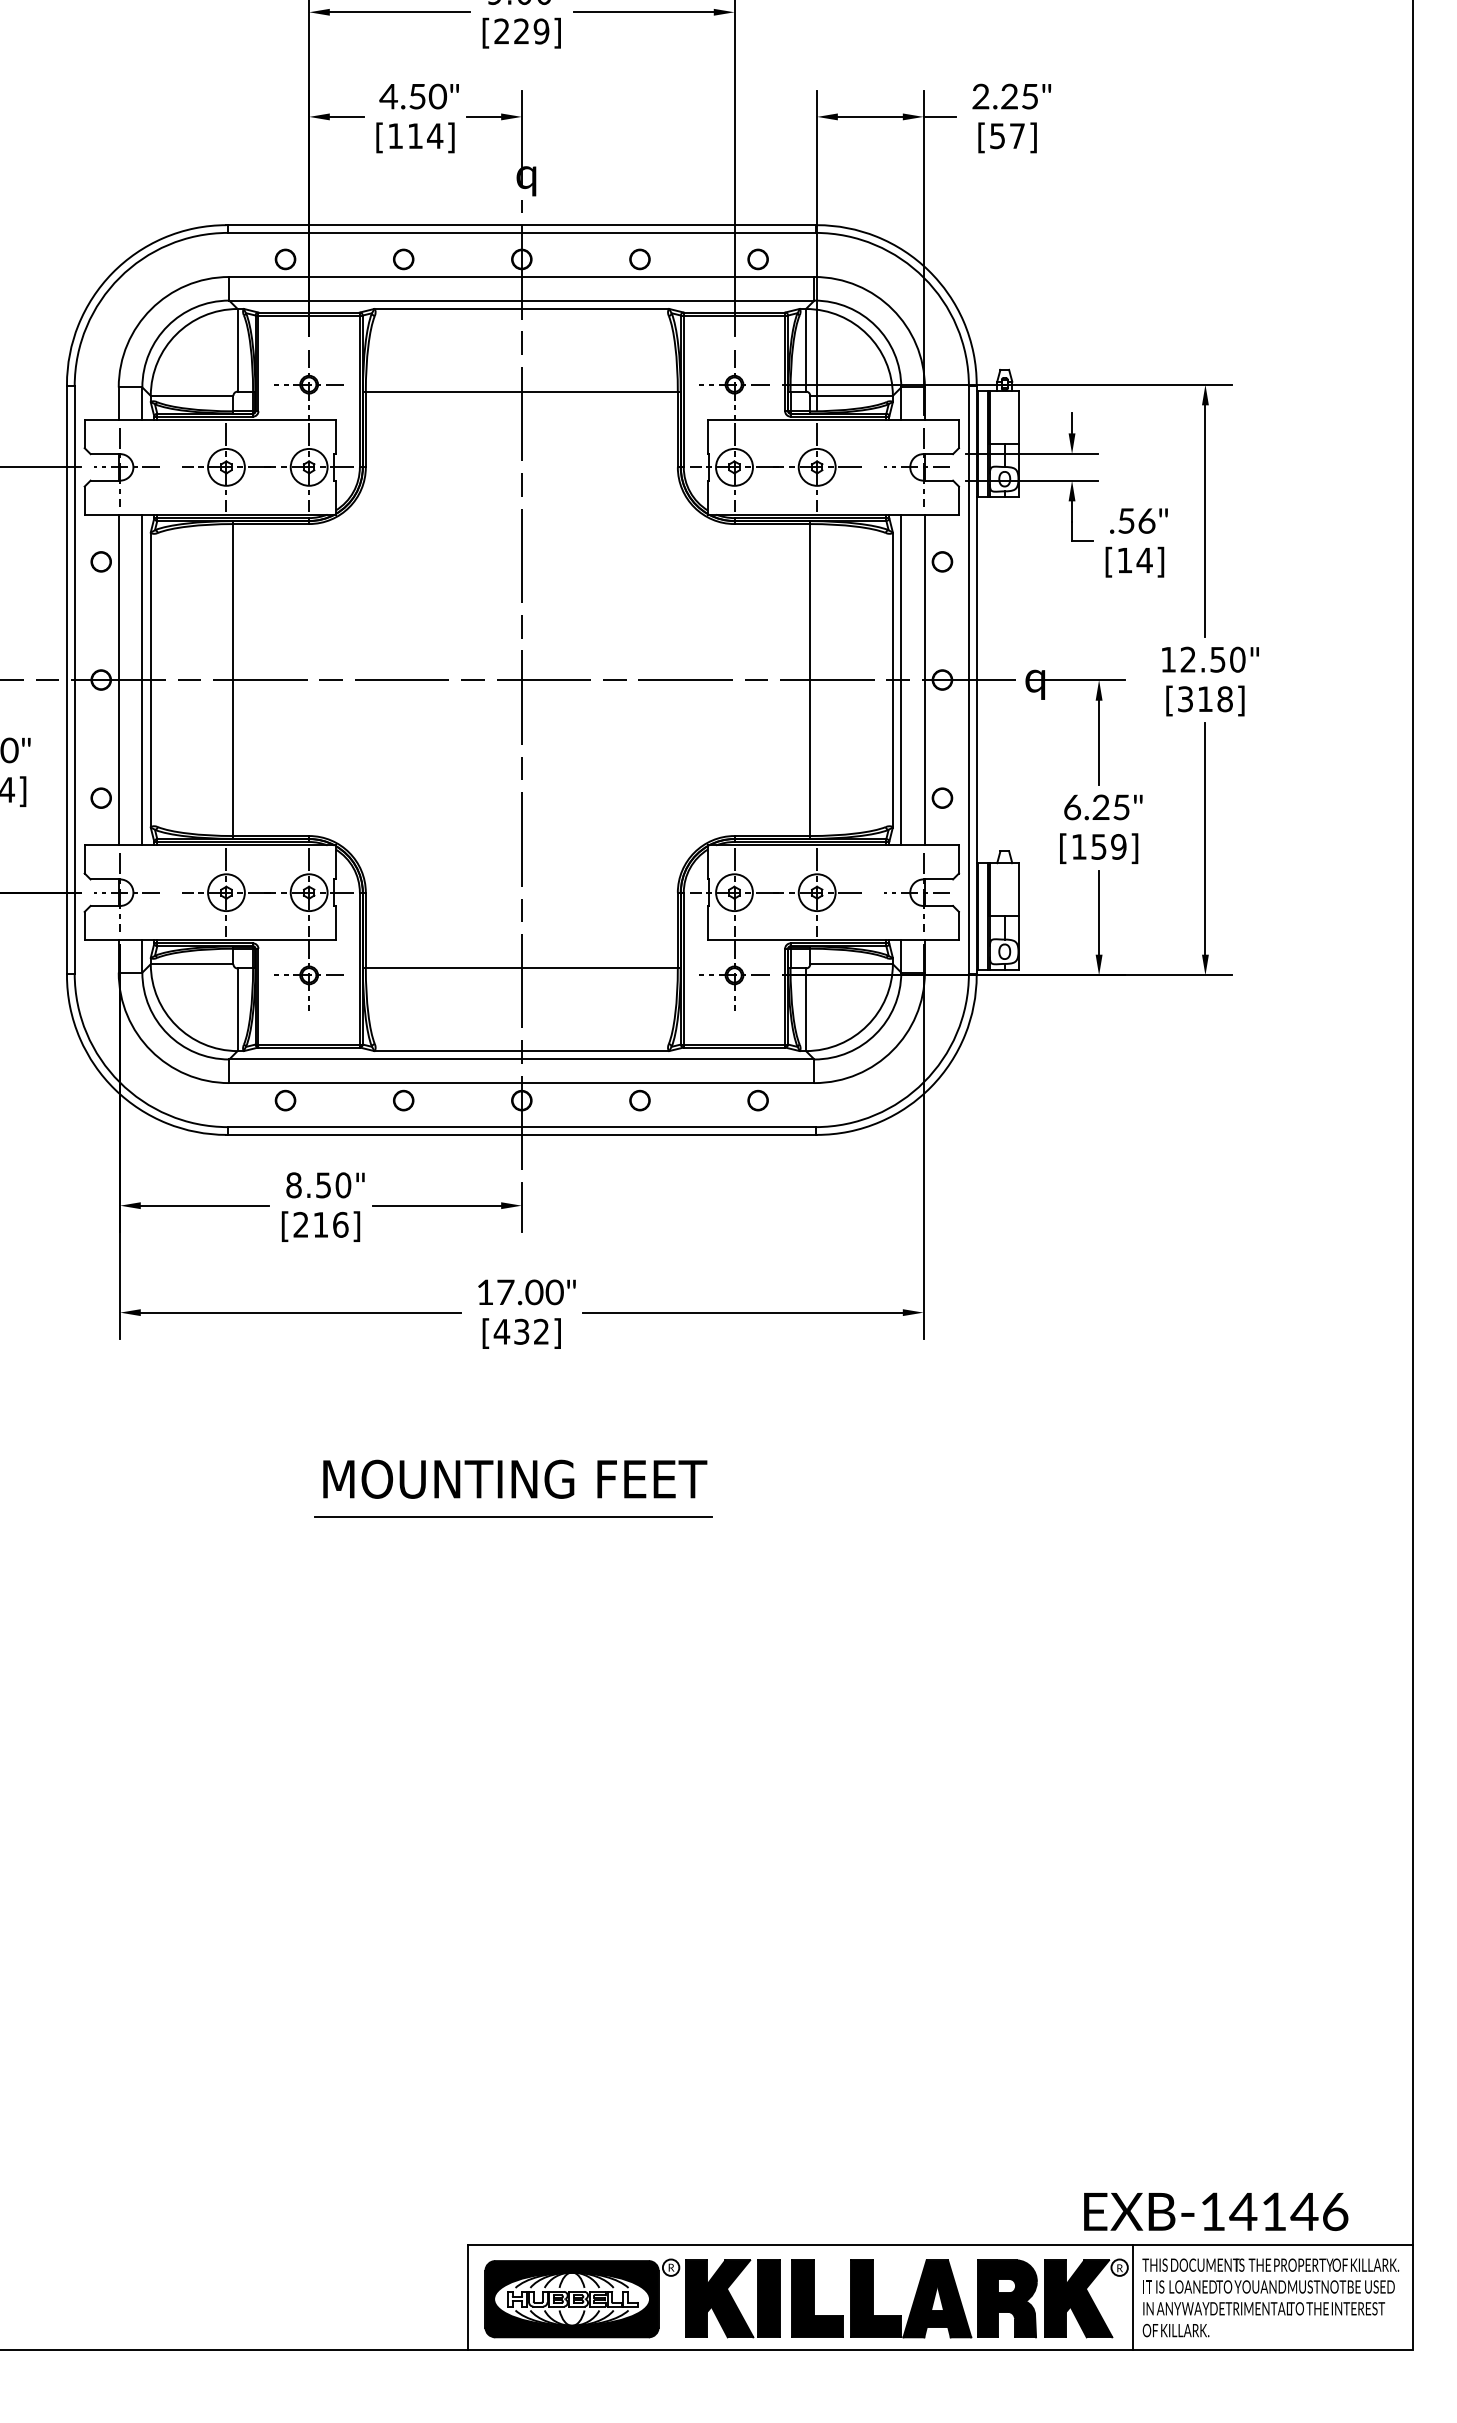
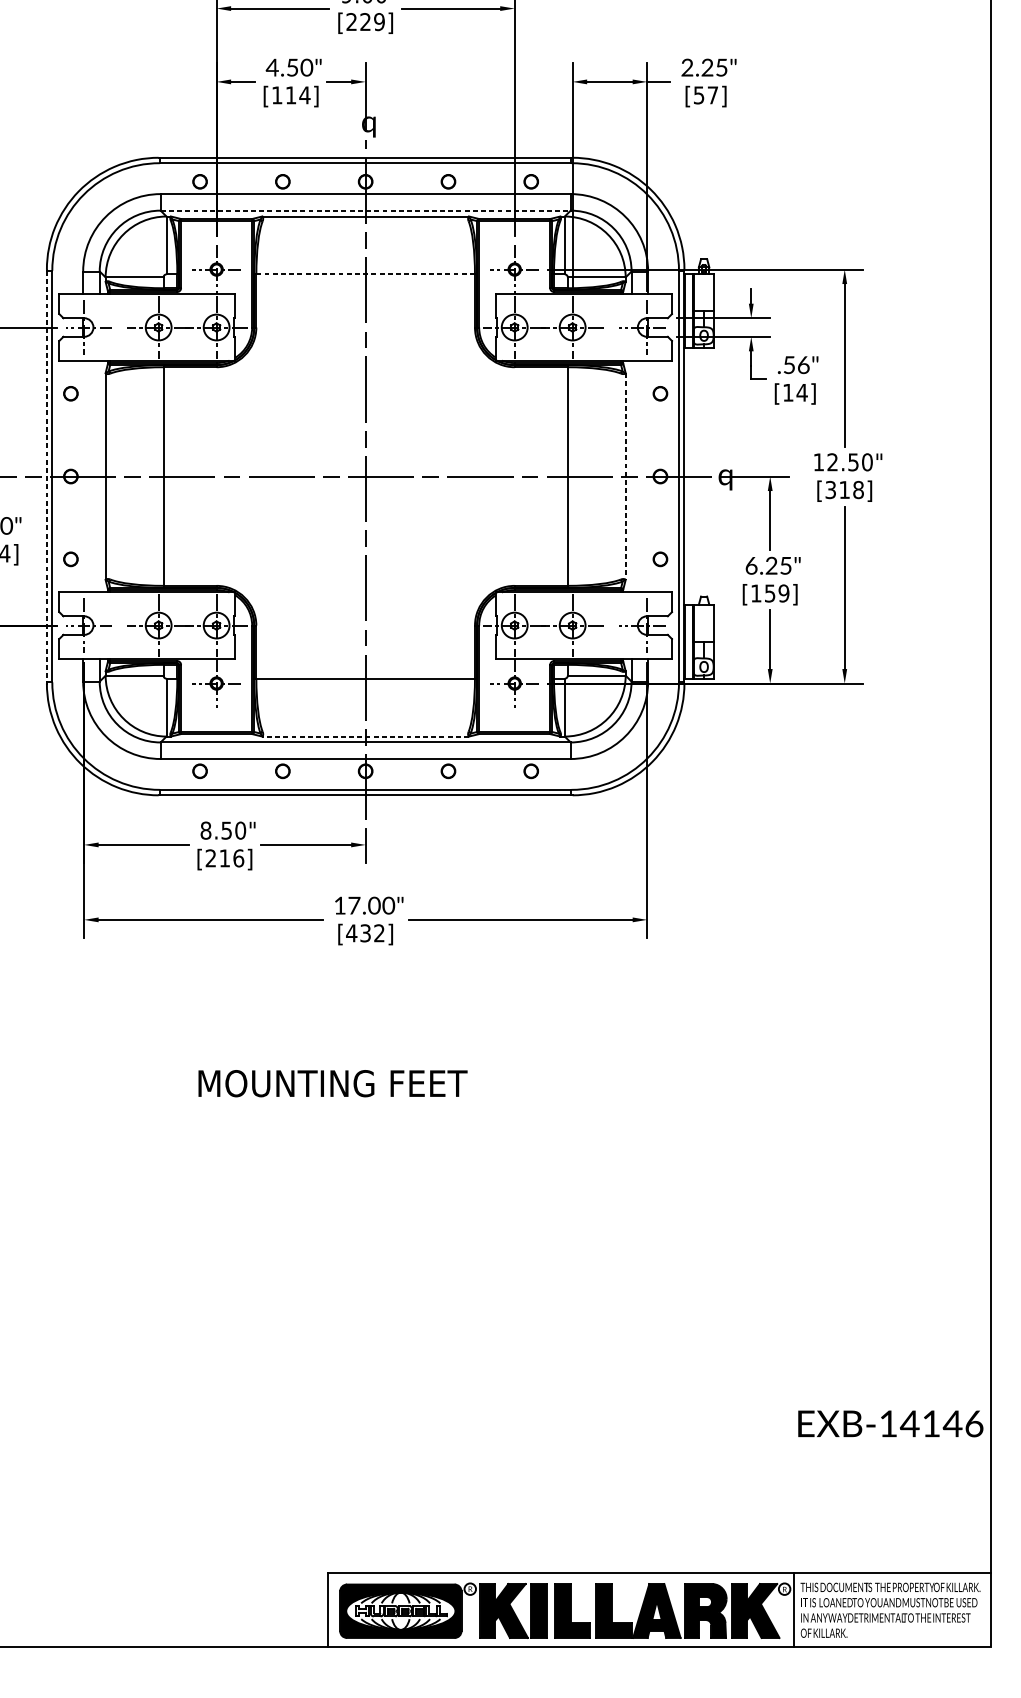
line: (521, 300) -> (365, 210), solid -> dashed
line: (521, 391) -> (365, 274), solid -> dashed
line: (118, 679) -> (83, 476), removed
line: (142, 679) -> (99, 476), removed
line: (901, 679) -> (631, 476), removed
line: (924, 679) -> (647, 476), removed
line: (66, 680) -> (46, 476), solid -> dashed
line: (892, 680) -> (625, 476), solid -> dashed
line: (521, 1051) -> (365, 736), solid -> dashed
text: (515, 1478) -> (333, 1083), moved
line: (512, 1516) -> (359, 1062), removed
text: (1216, 2211) -> (891, 1423), moved

